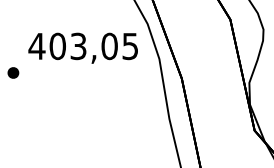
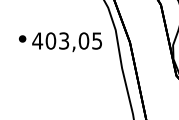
text: (82, 48) -> (66, 42), moved

